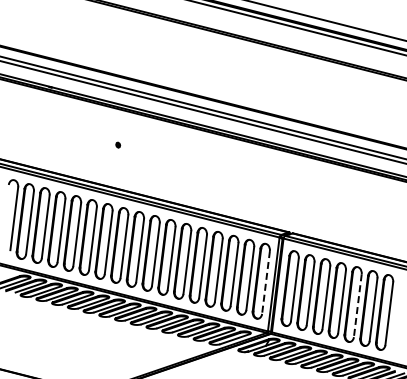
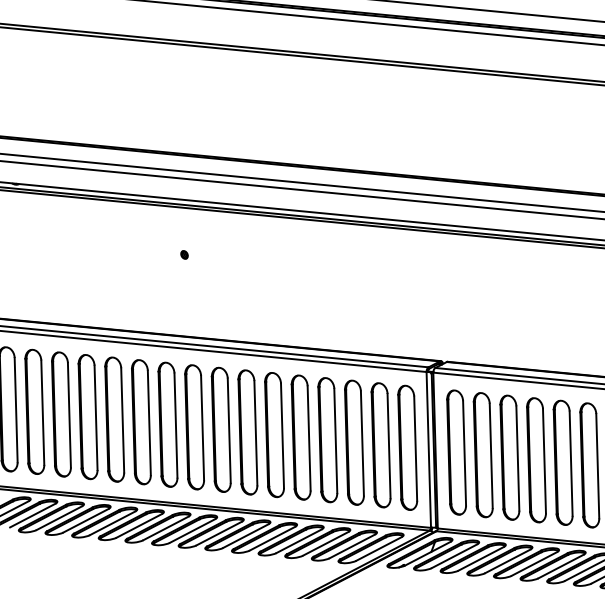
part: (118, 144) -> (184, 253), moved
line: (266, 282) -> (416, 448), dashed -> solid
line: (357, 305) -> (570, 463), dashed -> solid

